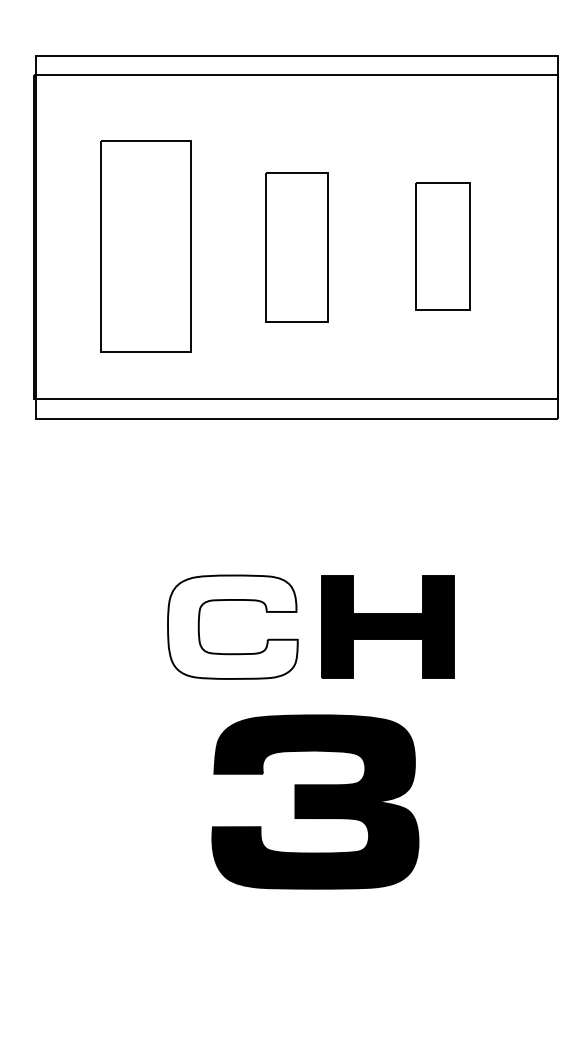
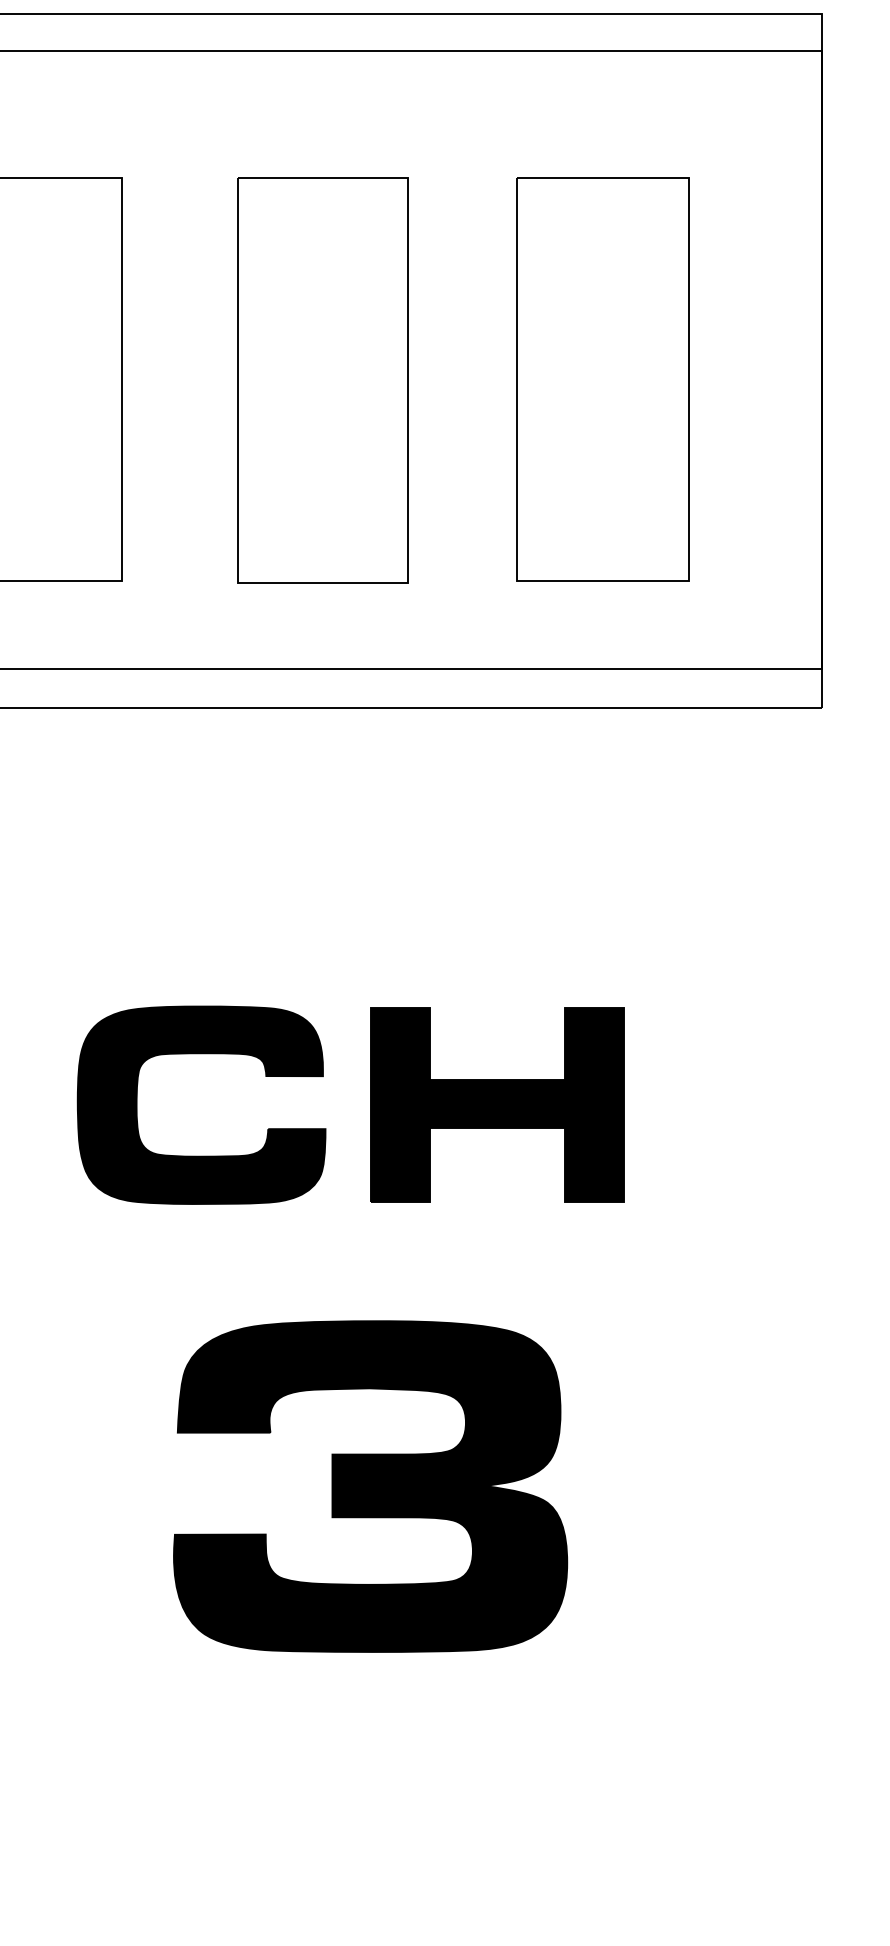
part: (442, 246) -> (601, 378), size x1.67
part: (296, 247) -> (323, 380), size x1.43
fill: (232, 626) -> (200, 1103), added
part: (315, 801) -> (370, 1485), moved

